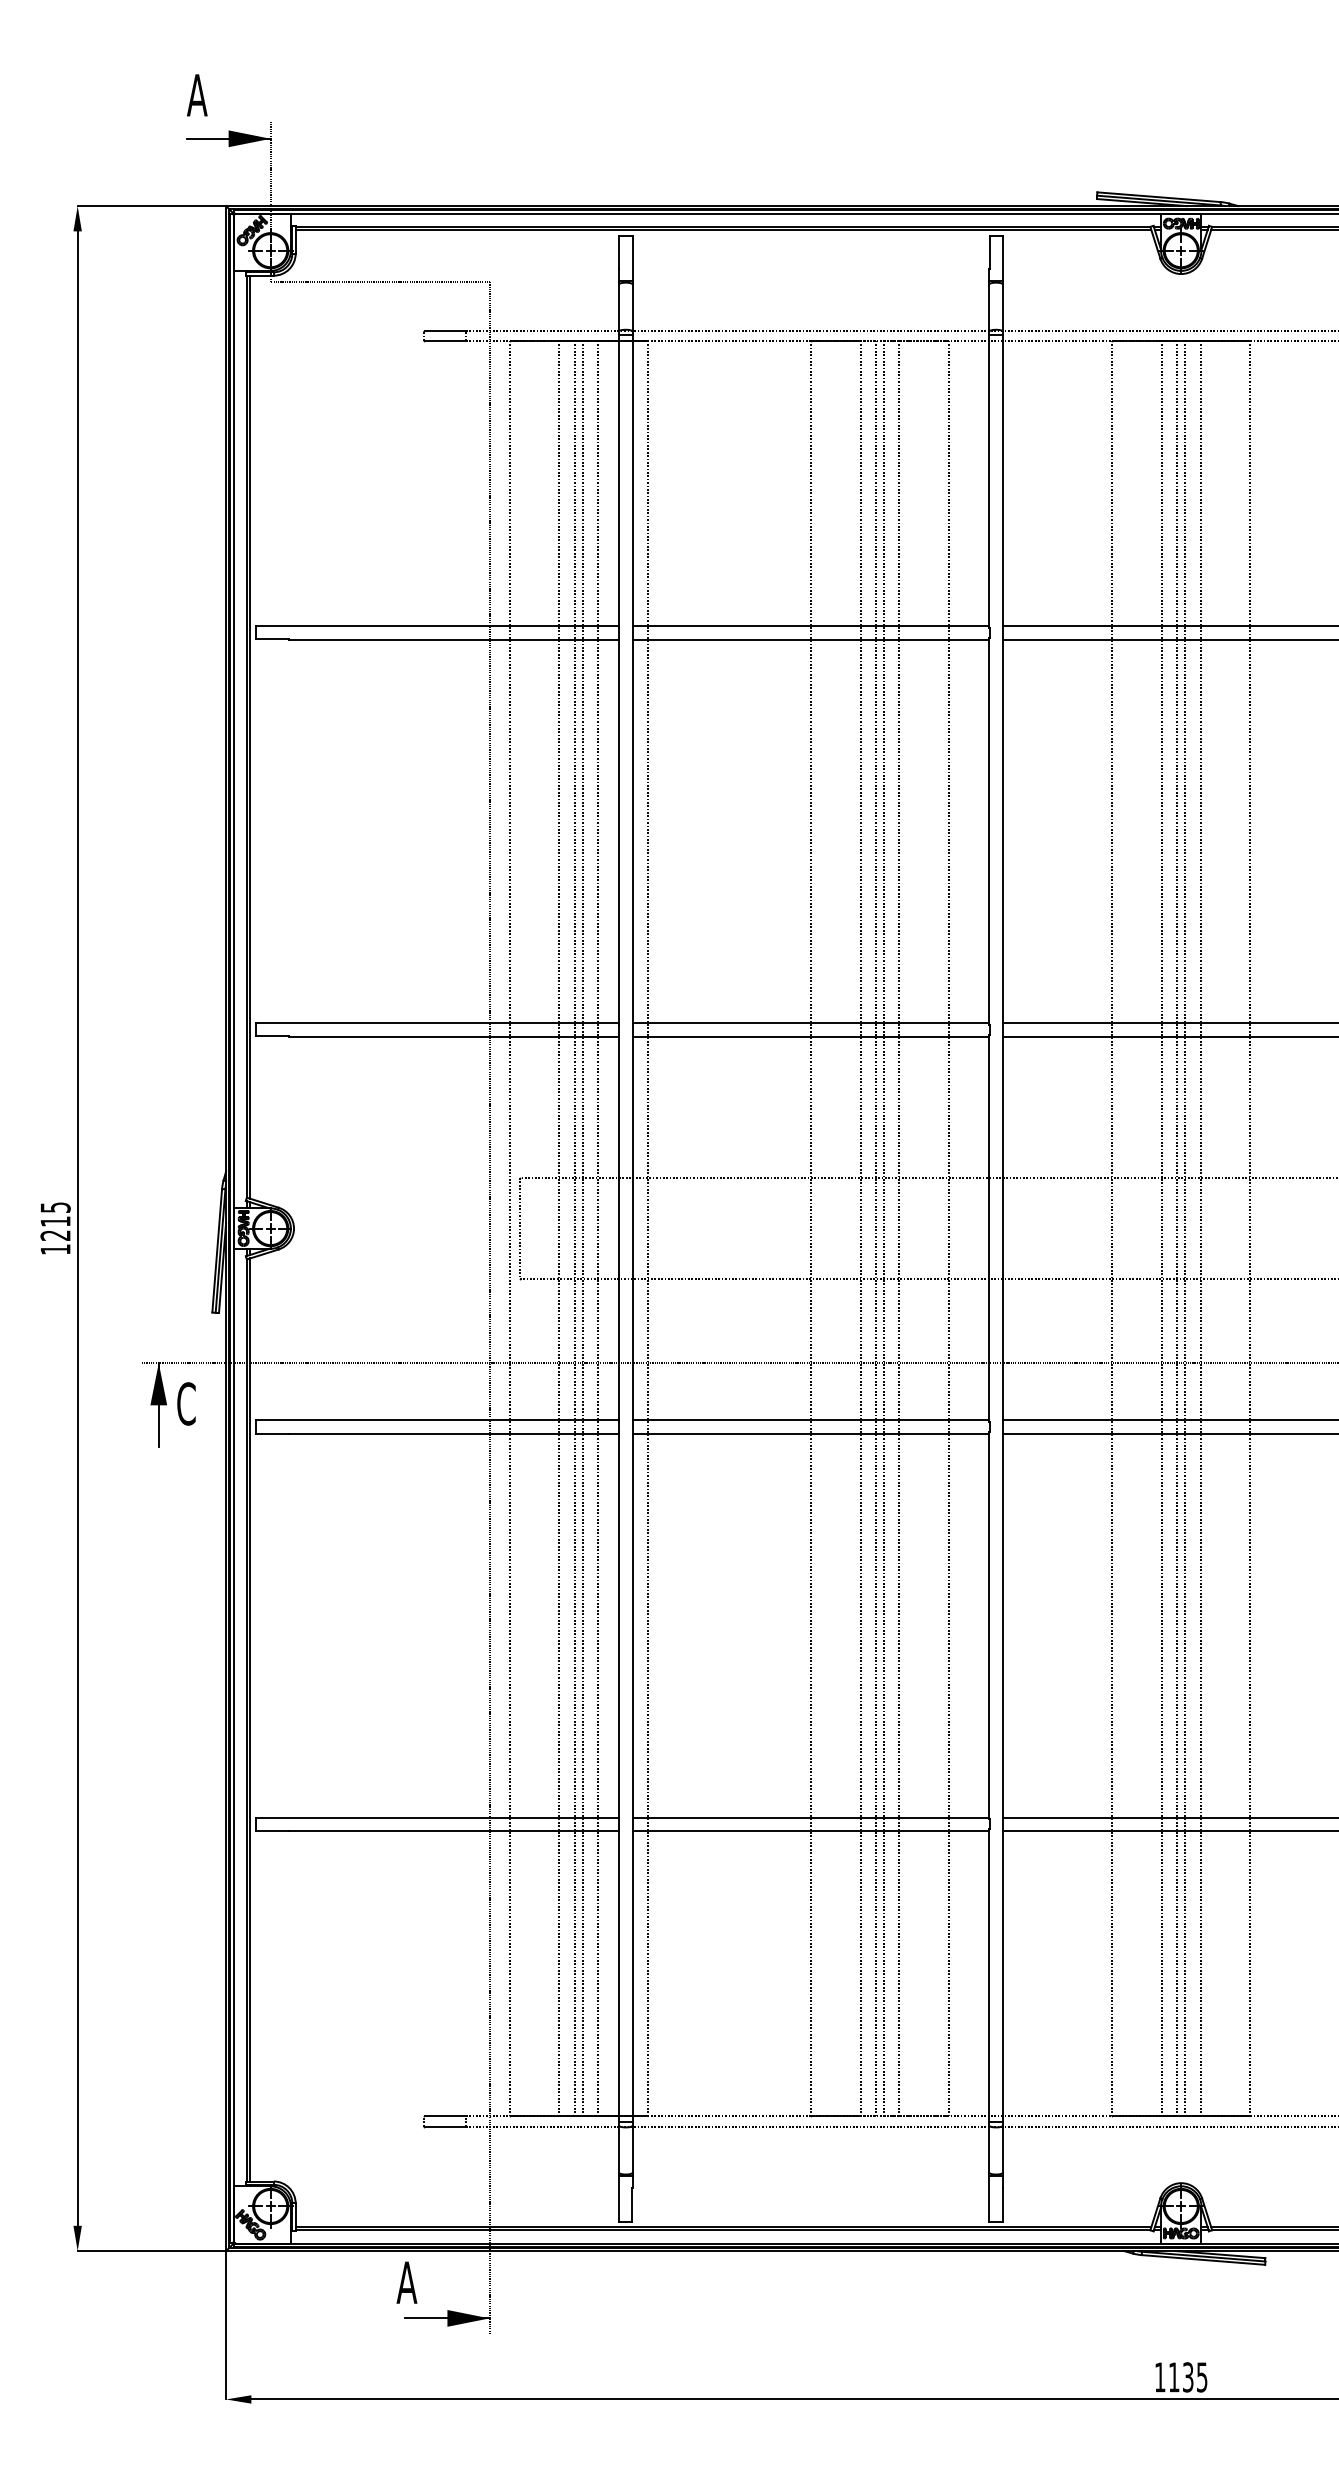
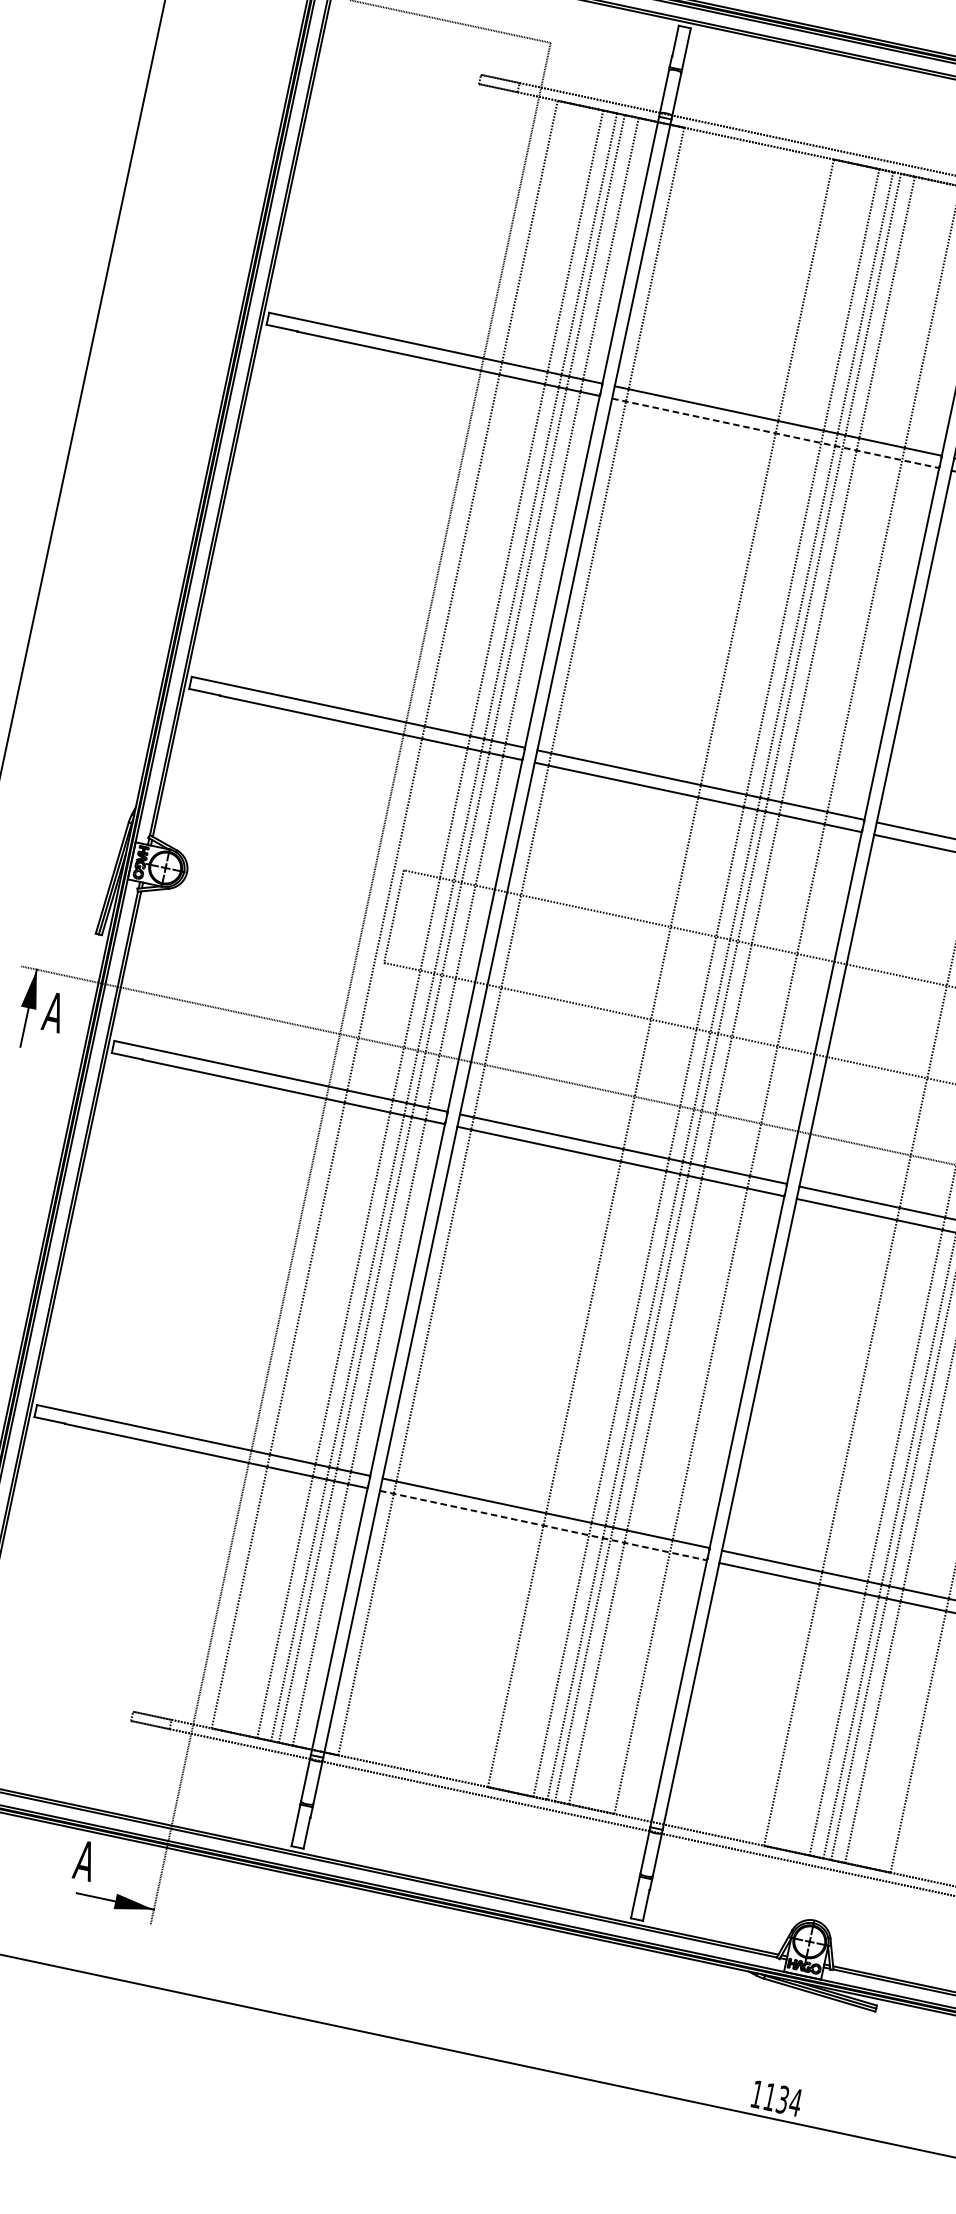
line: (811, 639) -> (776, 433), solid -> dashed
text: (185, 1403) -> (53, 1011), C -> A
line: (811, 1831) -> (543, 1526), solid -> dashed
text: (1201, 2377) -> (795, 2102), 1135 -> 1134

